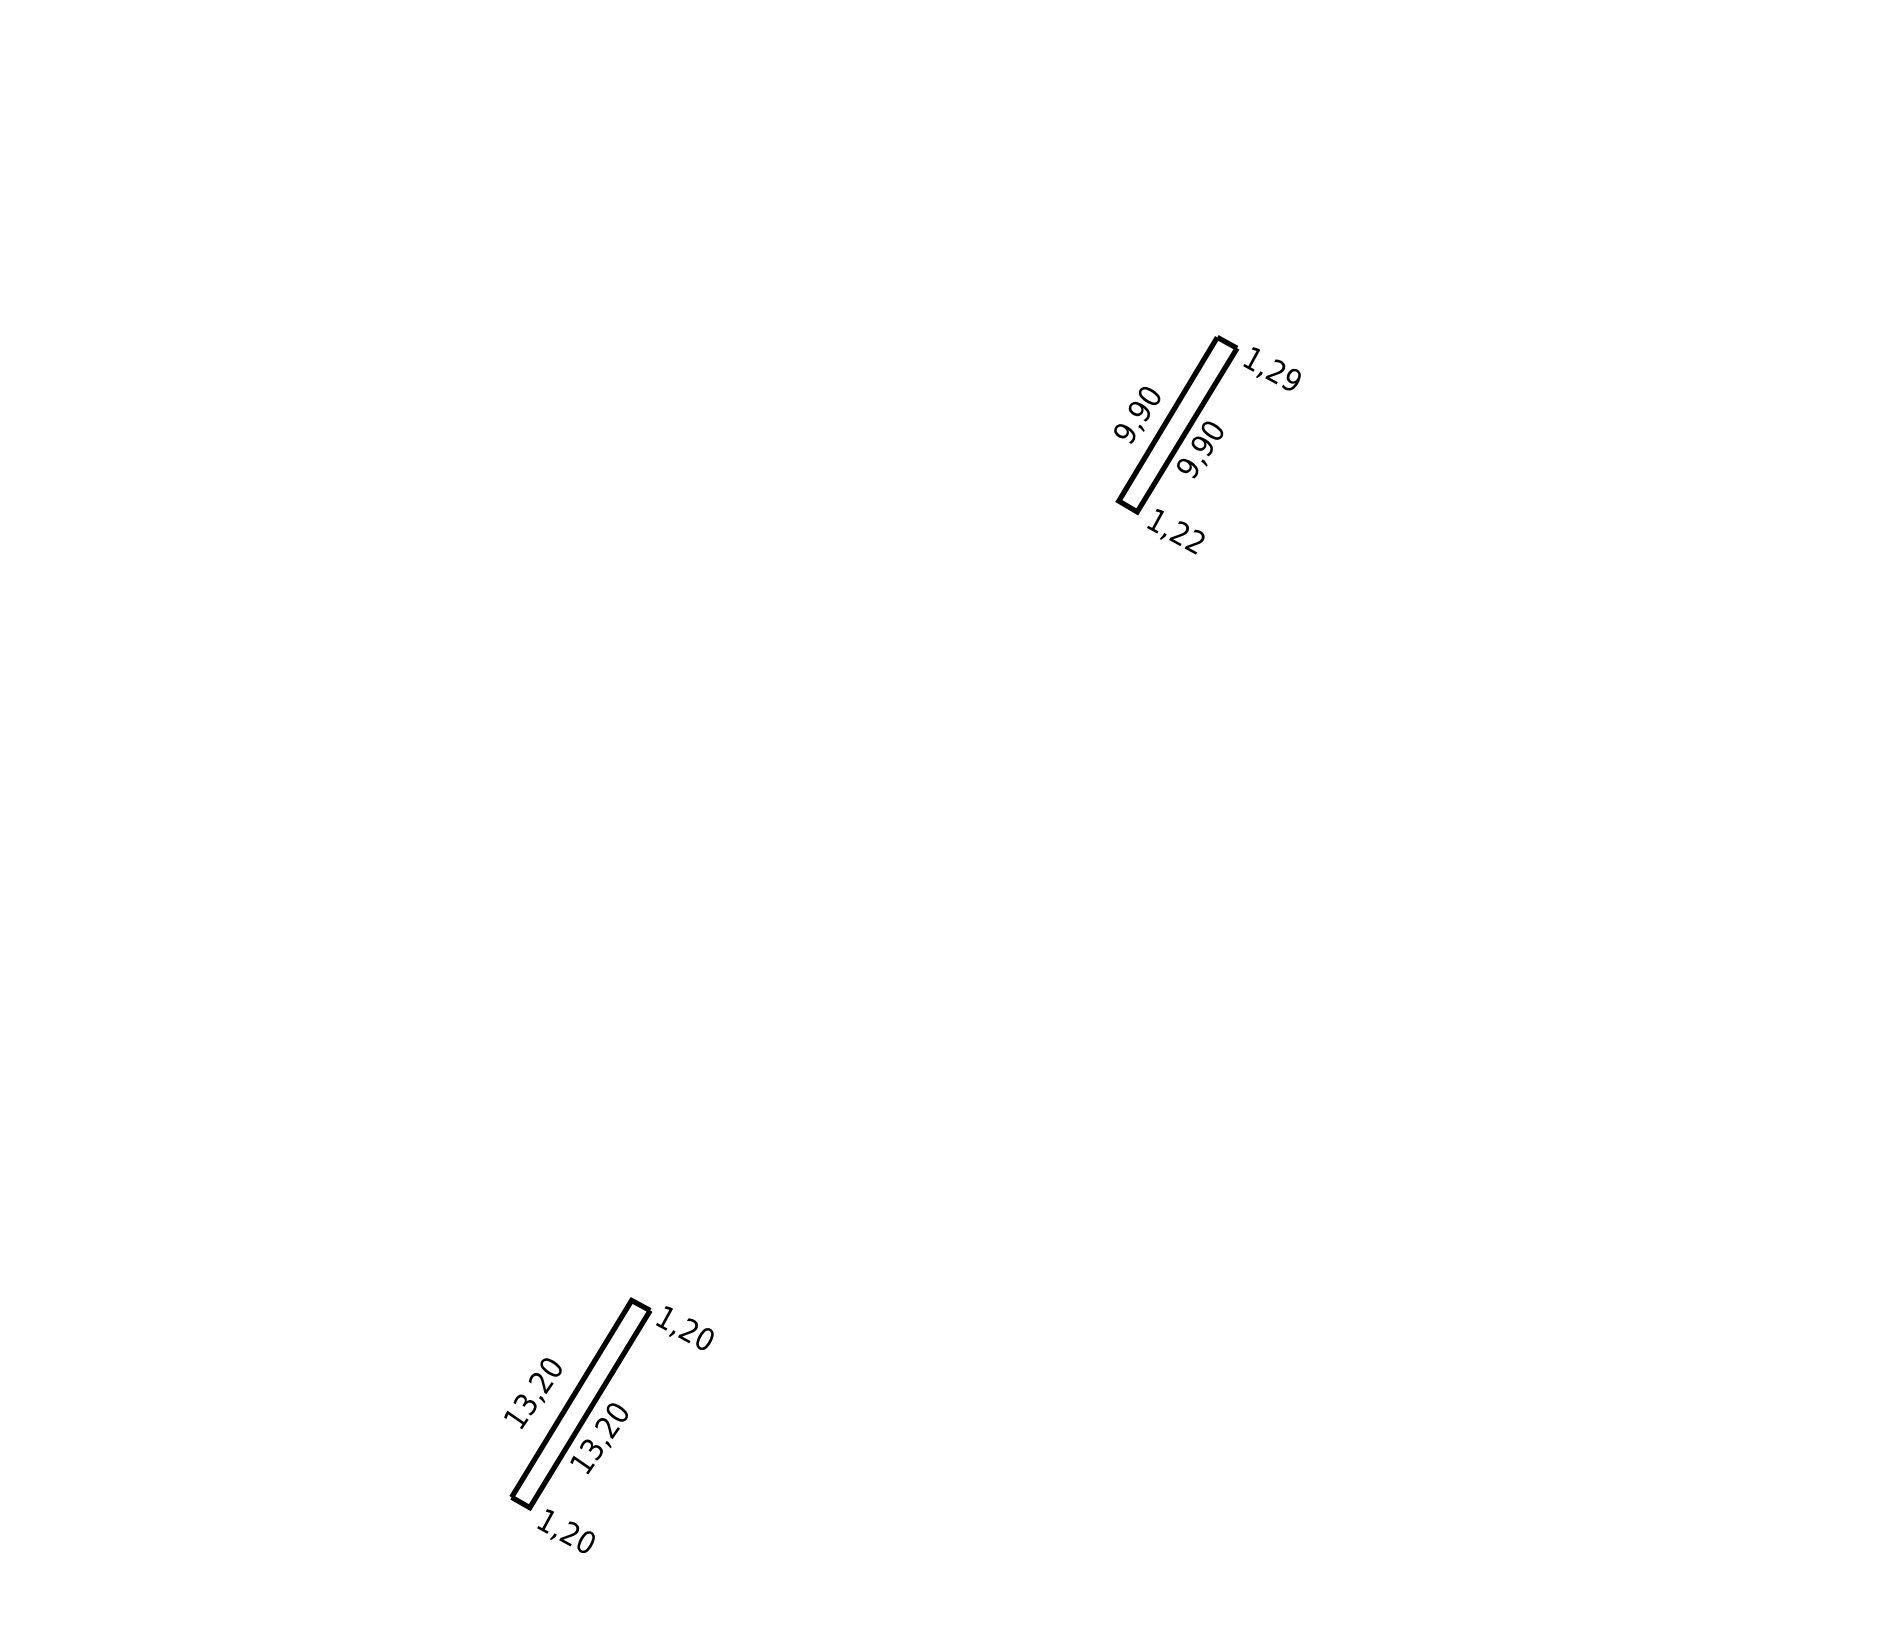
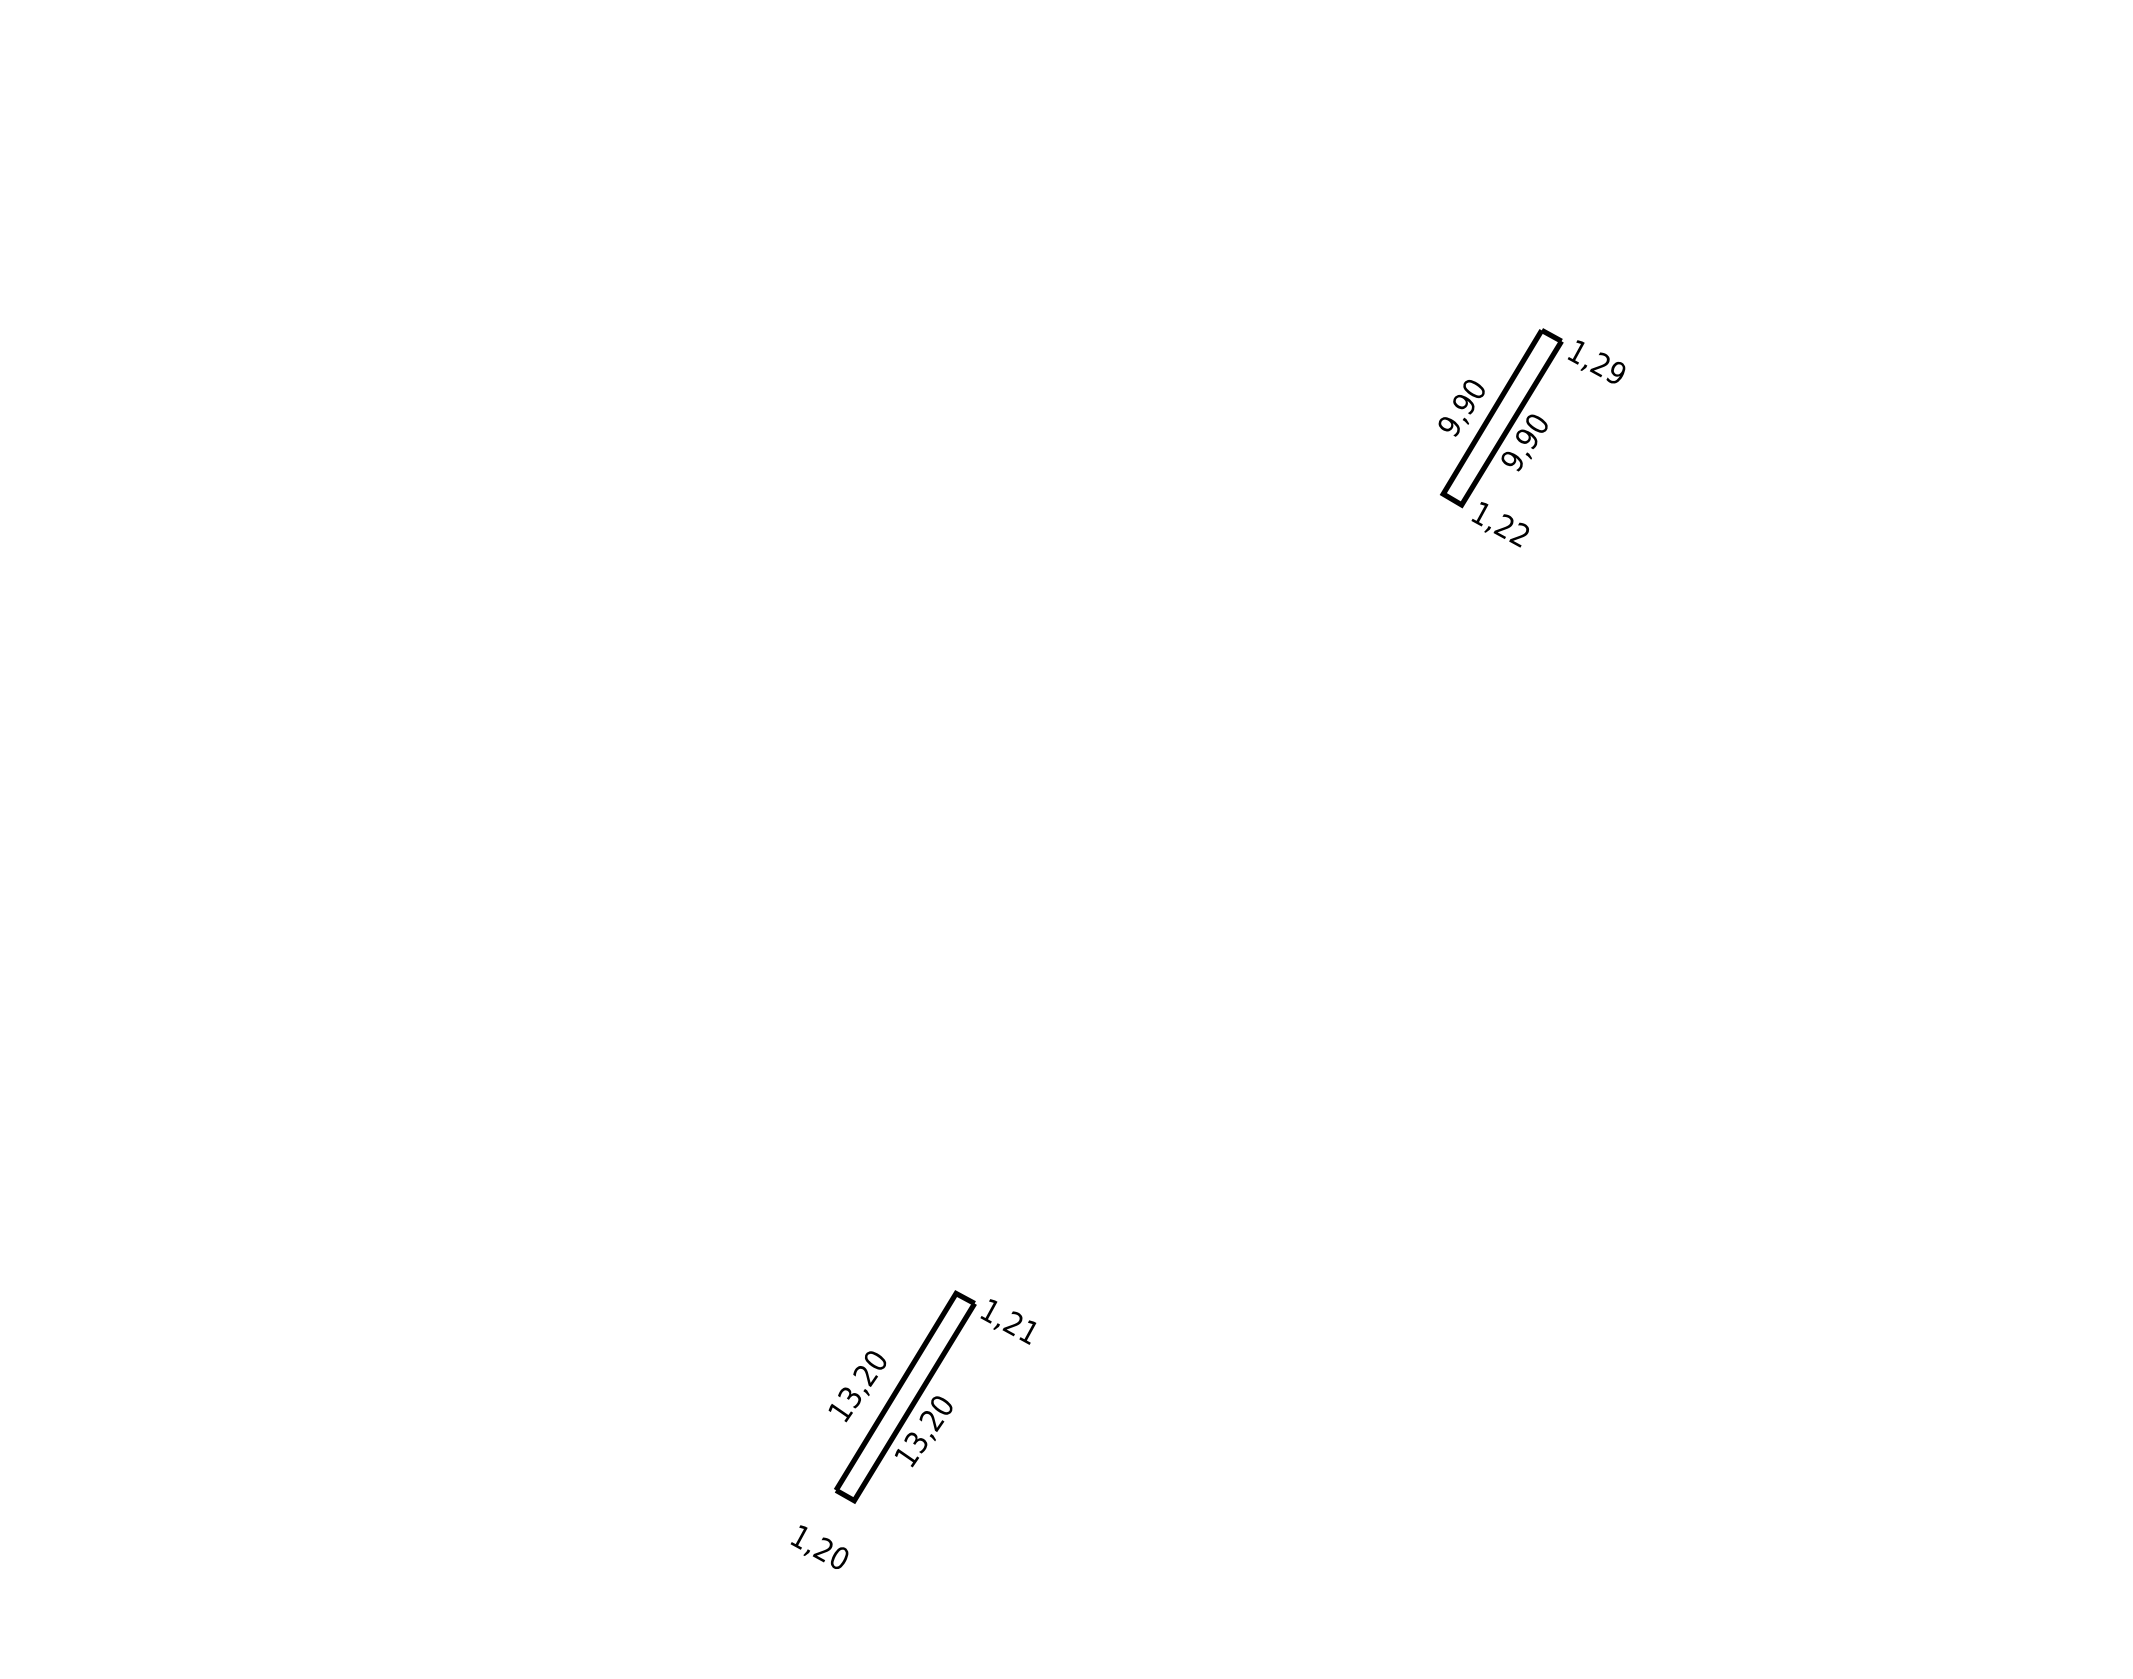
text: (704, 1339) -> (1028, 1332), 1,20 -> 1,21
text: (566, 1530) -> (819, 1546), moved

